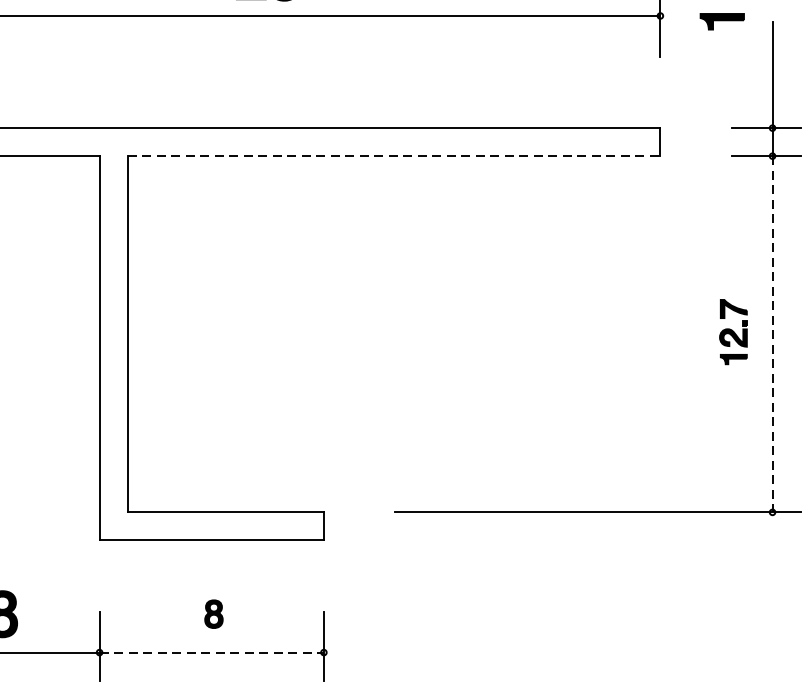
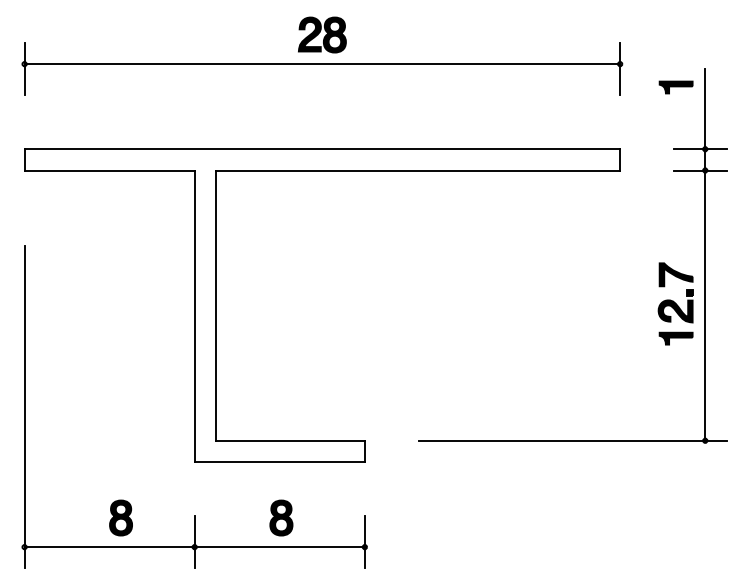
part: (721, 21) -> (675, 87), moved
line: (394, 156) -> (418, 170), dashed -> solid
part: (733, 331) -> (675, 303), size x1.67
line: (772, 335) -> (705, 306), dashed -> solid
part: (214, 613) -> (281, 517), size x1.67
line: (212, 653) -> (280, 547), dashed -> solid

